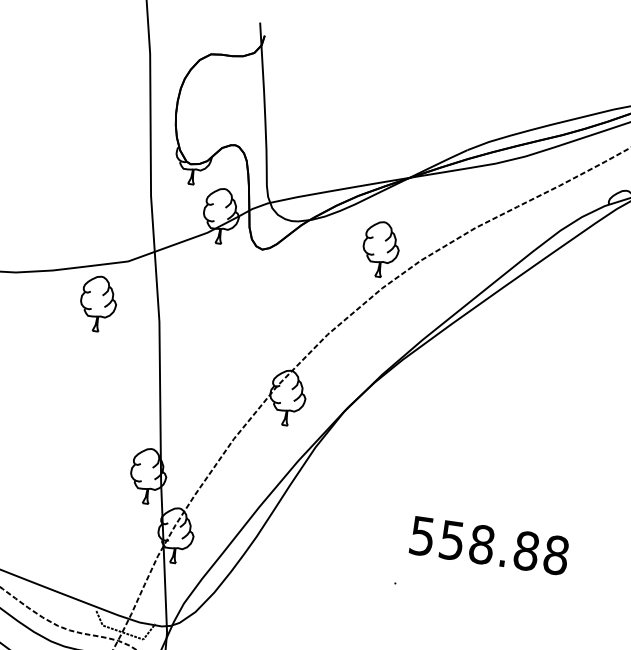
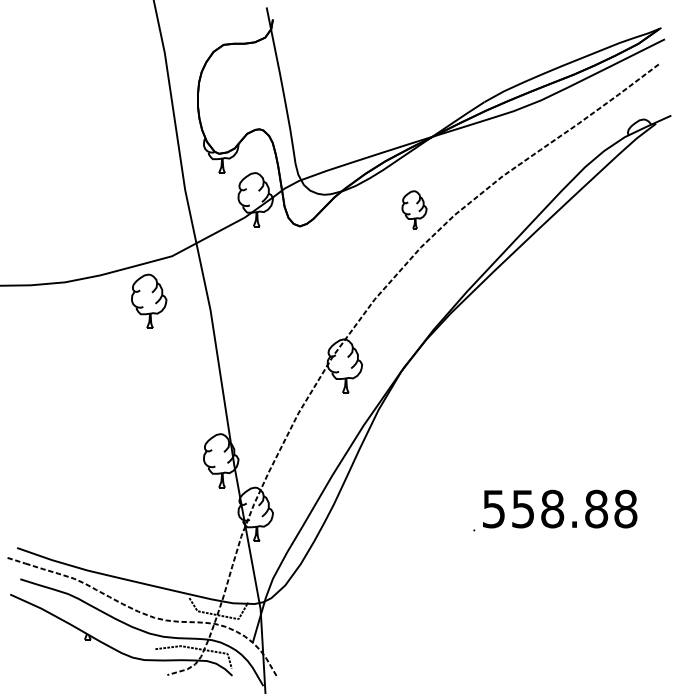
part: (381, 249) -> (414, 209), size x0.7
text: (490, 545) -> (560, 508), moved

